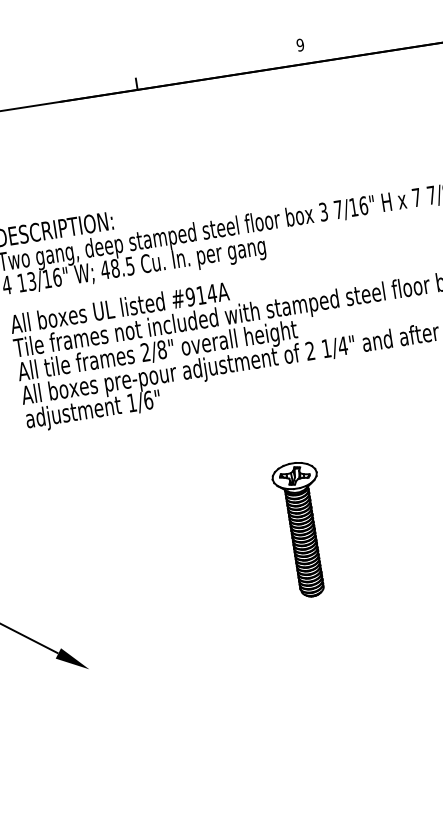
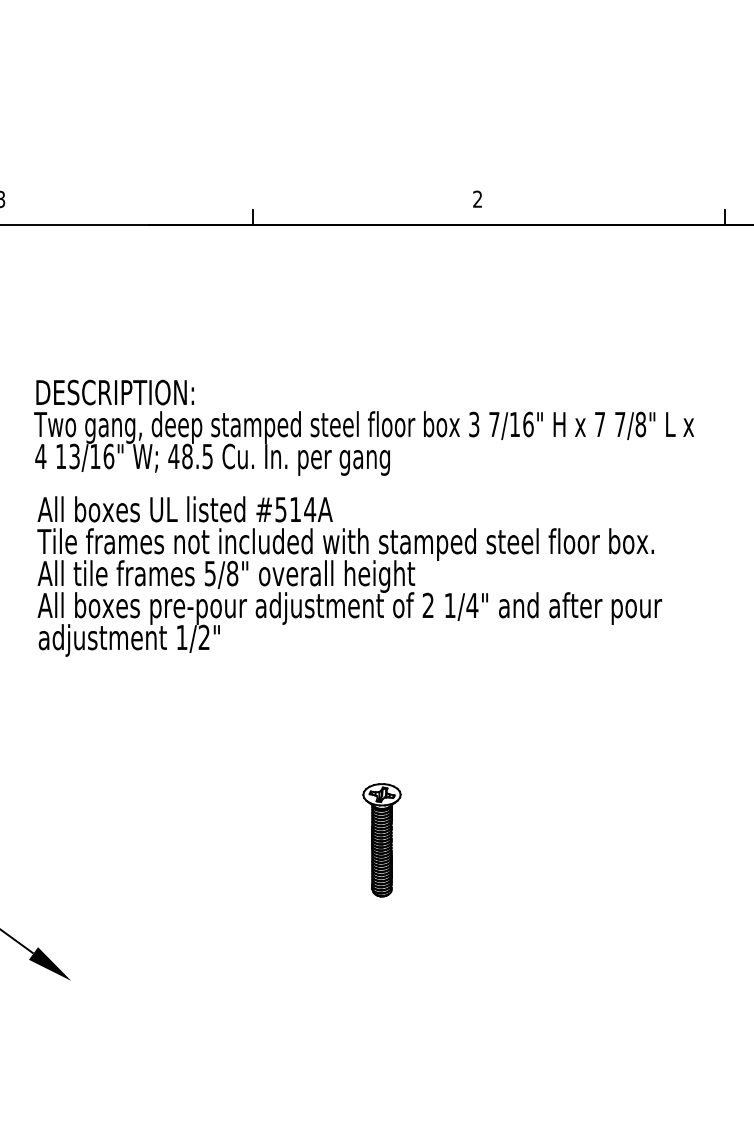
text: (300, 44) -> (477, 198), 9 -> 2
text: (190, 296) -> (280, 509), #914A -> #514A
text: (144, 352) -> (209, 573), 2/8" -> 5/8"
text: (148, 400) -> (204, 637), 1/6" -> 1/2"
part: (302, 530) -> (381, 840), size x0.62

